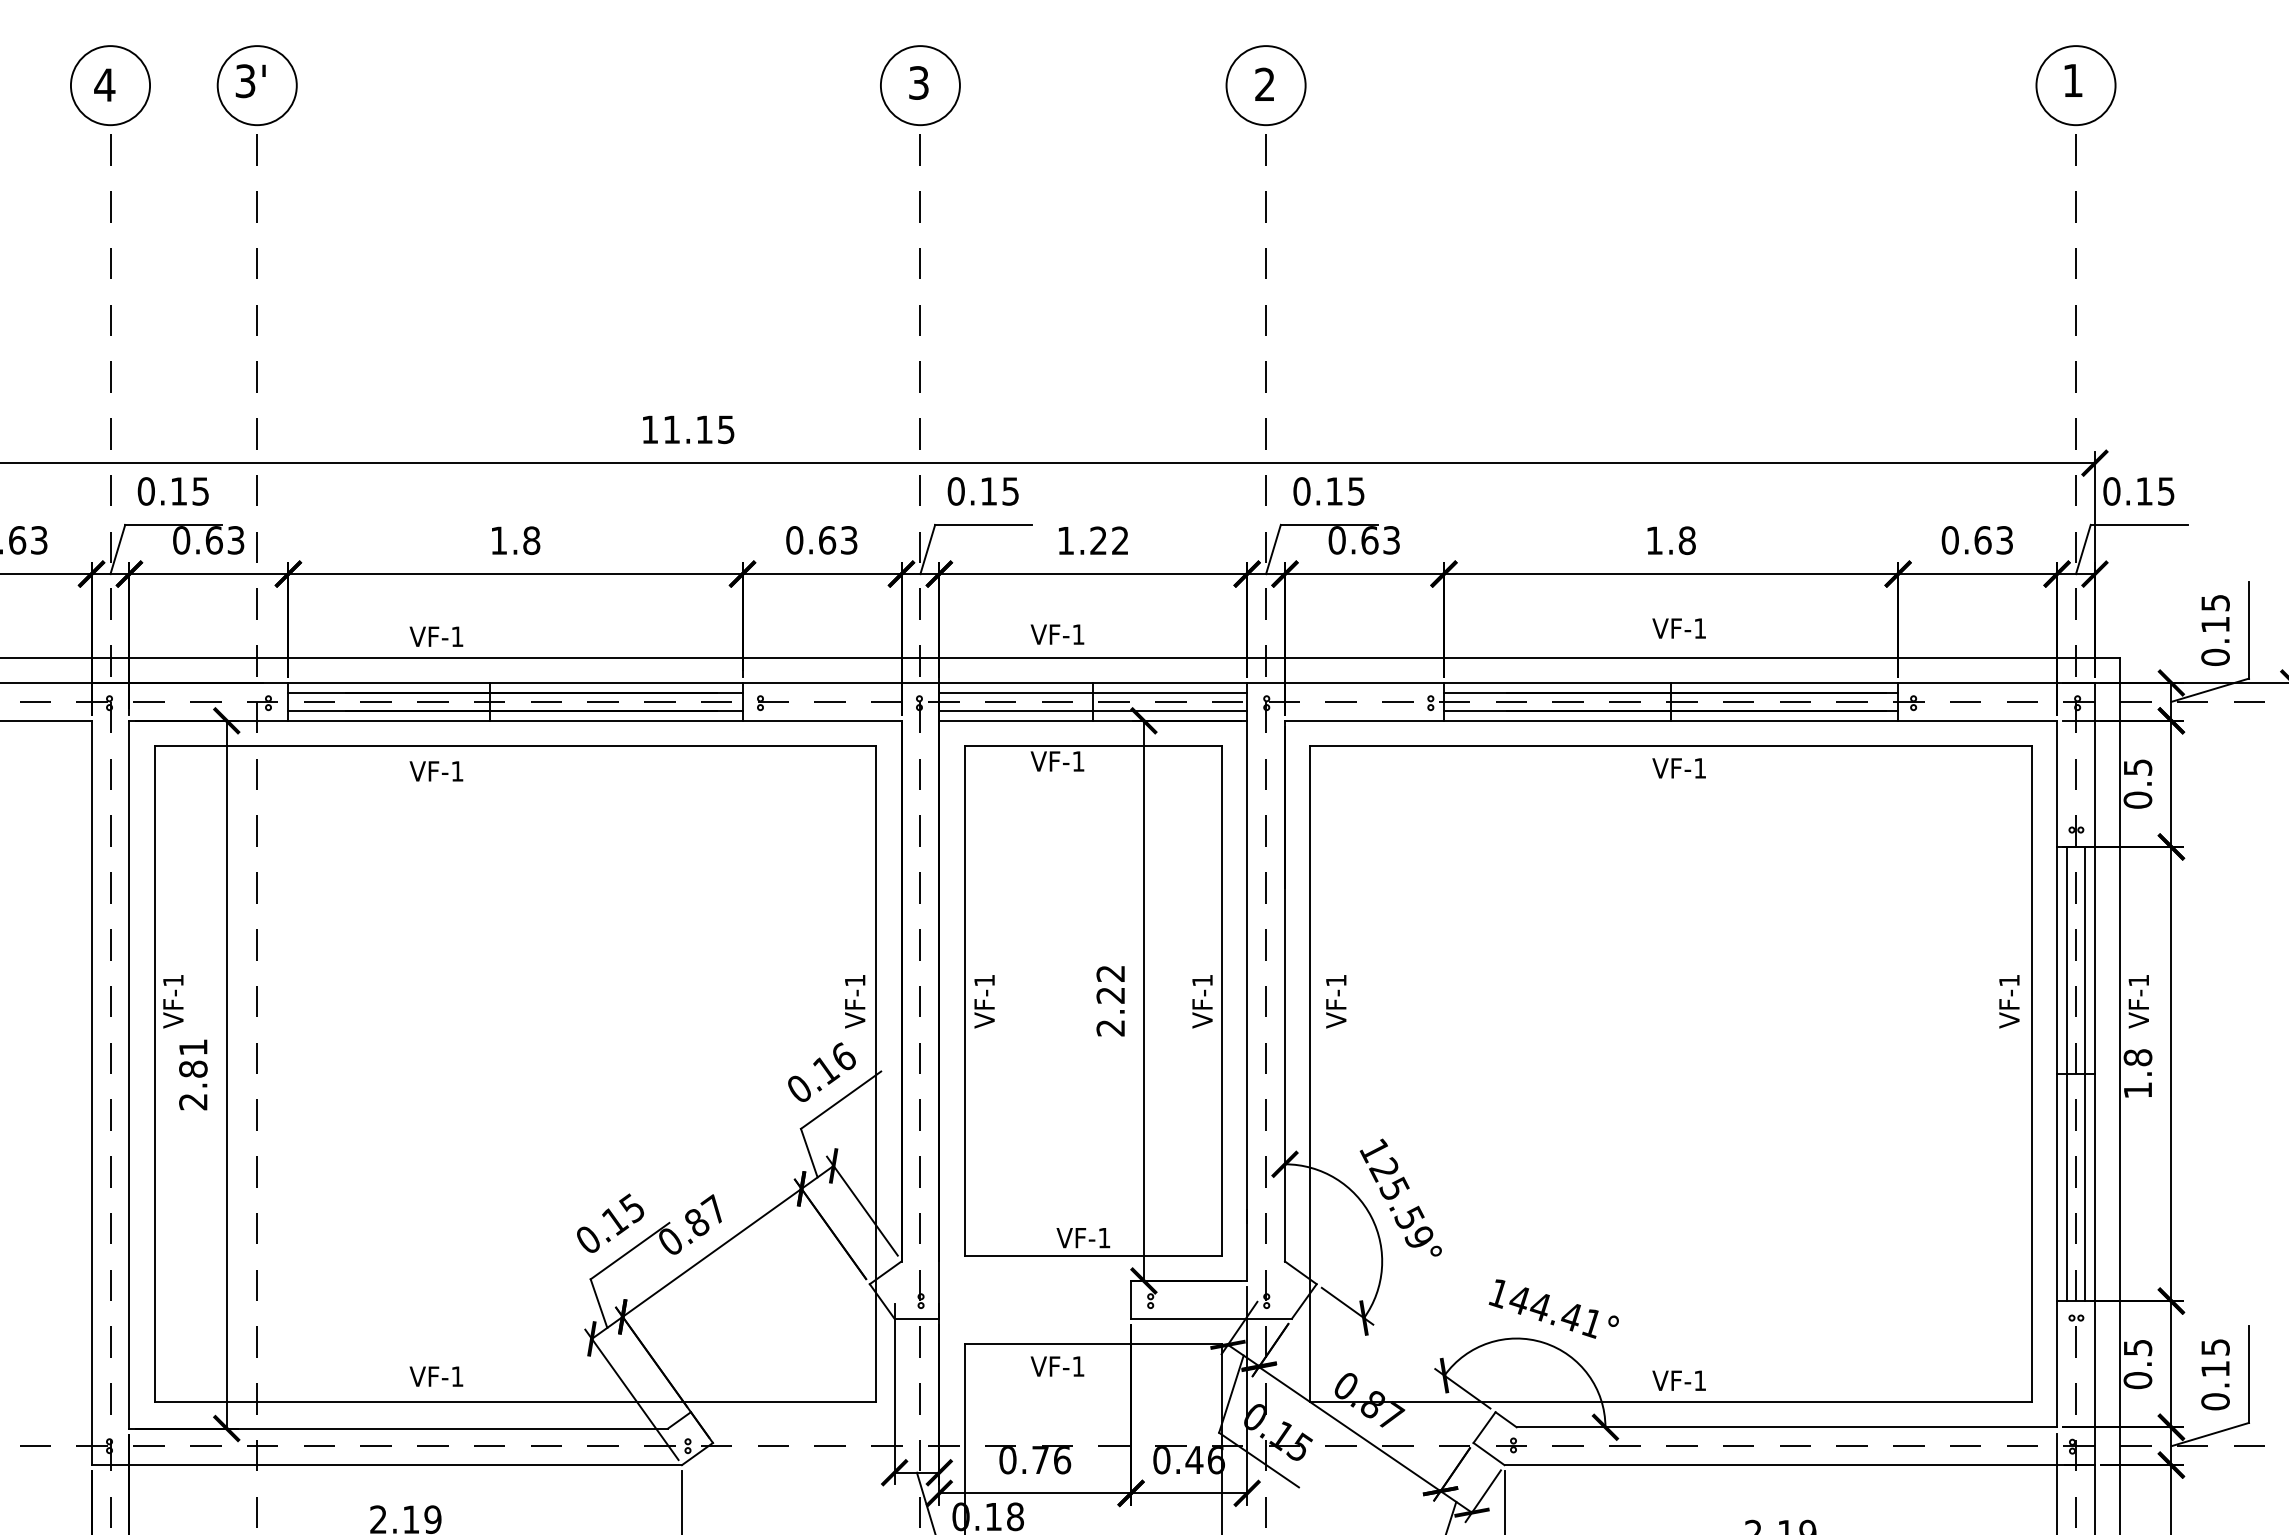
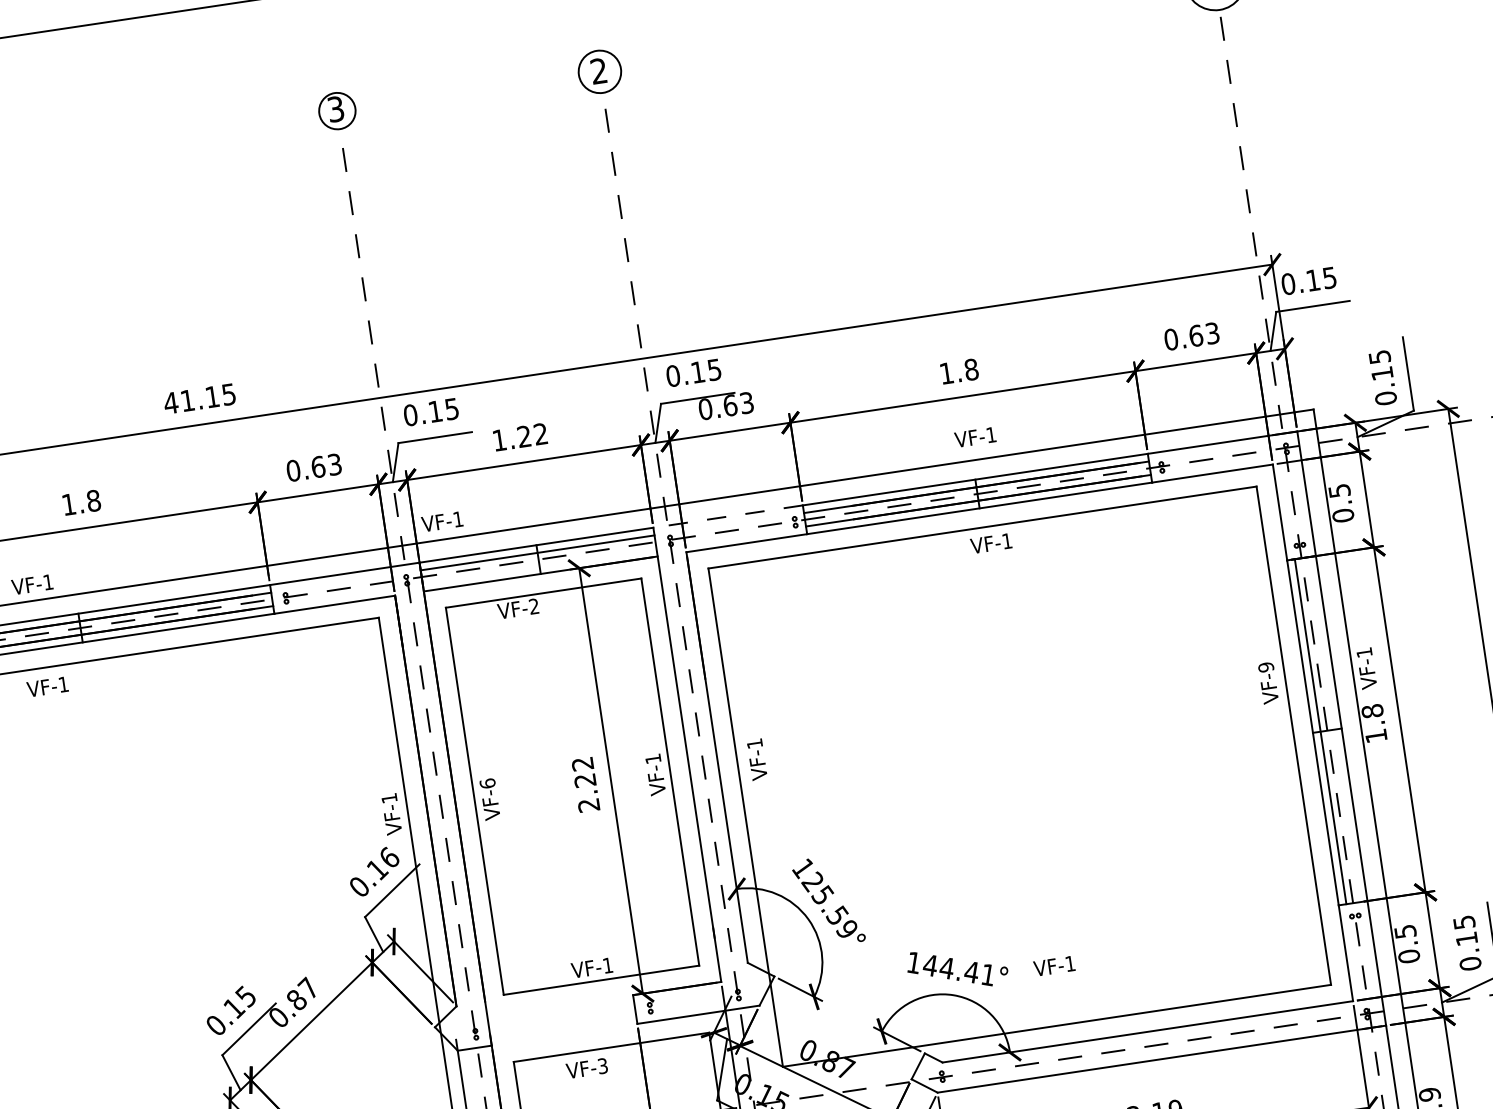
circle: (919, 85) -> (336, 111), size x0.6
circle: (1265, 85) -> (599, 71), size x0.7
text: (650, 429) -> (171, 402), 11.15 -> 41.15
text: (1057, 634) -> (442, 521), moved
line: (1345, 682) -> (728, 516), solid -> dashed
line: (1093, 710) -> (539, 566), removed
text: (1078, 761) -> (534, 606), VF-1 -> VF-2
text: (984, 980) -> (487, 783), VF-1 -> VF-6
text: (2009, 980) -> (1266, 667), VF-1 -> VF-9
line: (2084, 1073) -> (1333, 729), removed
text: (1078, 1366) -> (602, 1066), VF-1 -> VF-3
text: (1678, 1380) -> (1053, 966), moved

